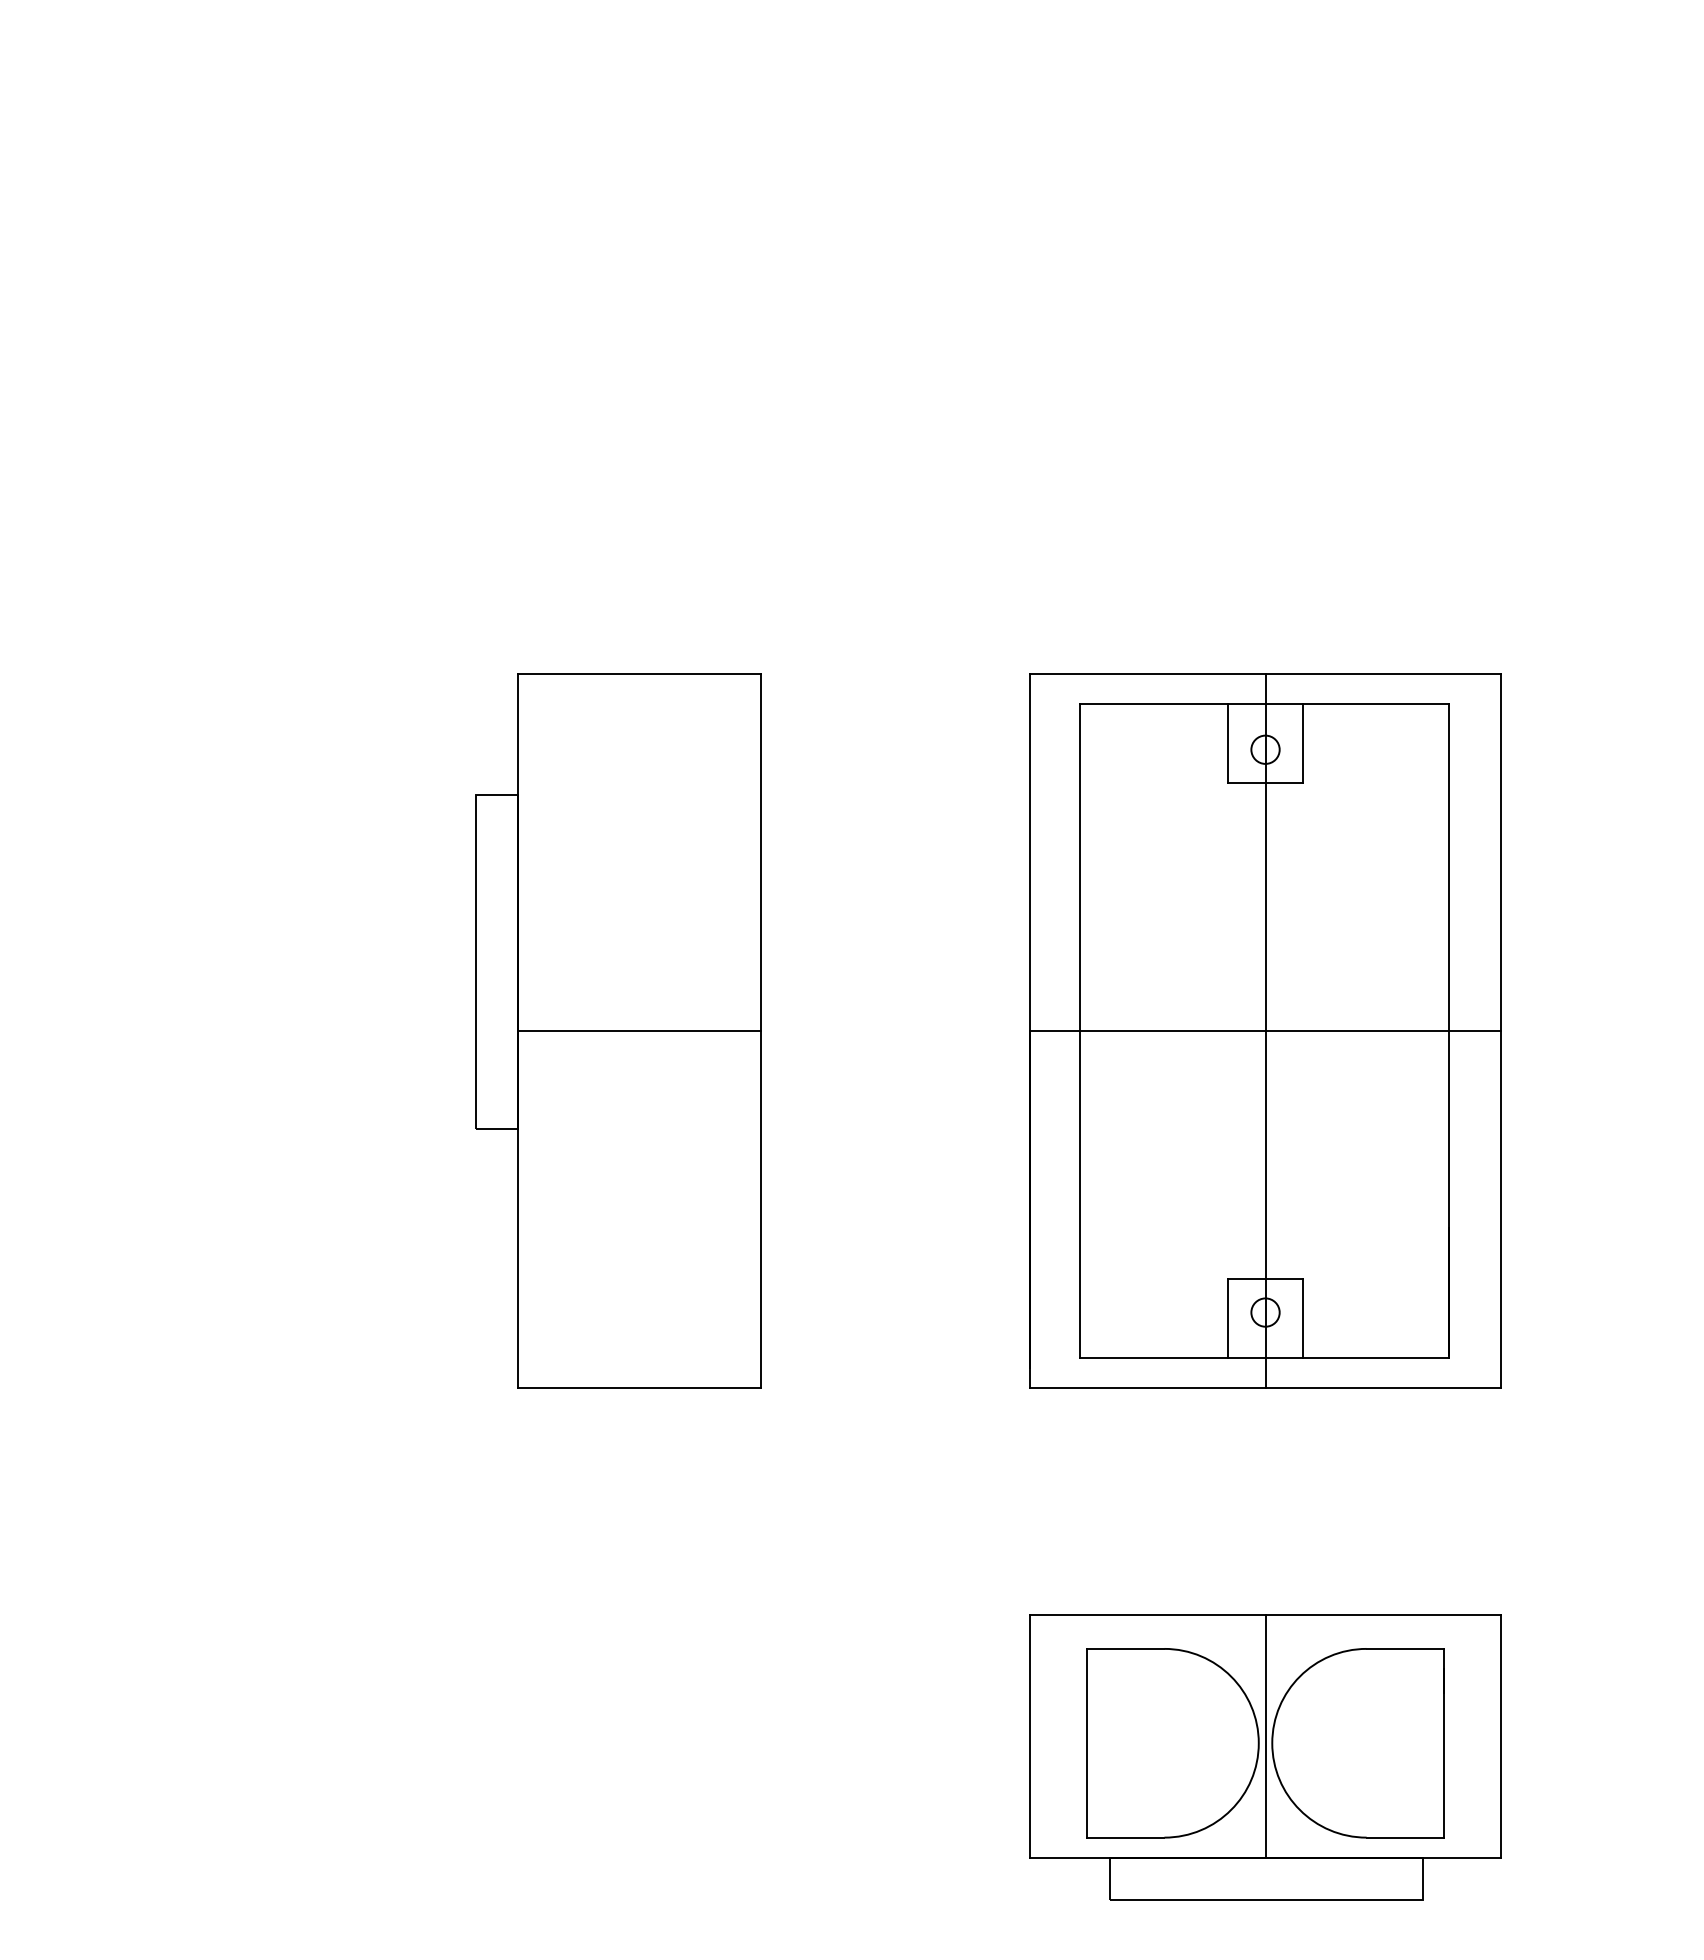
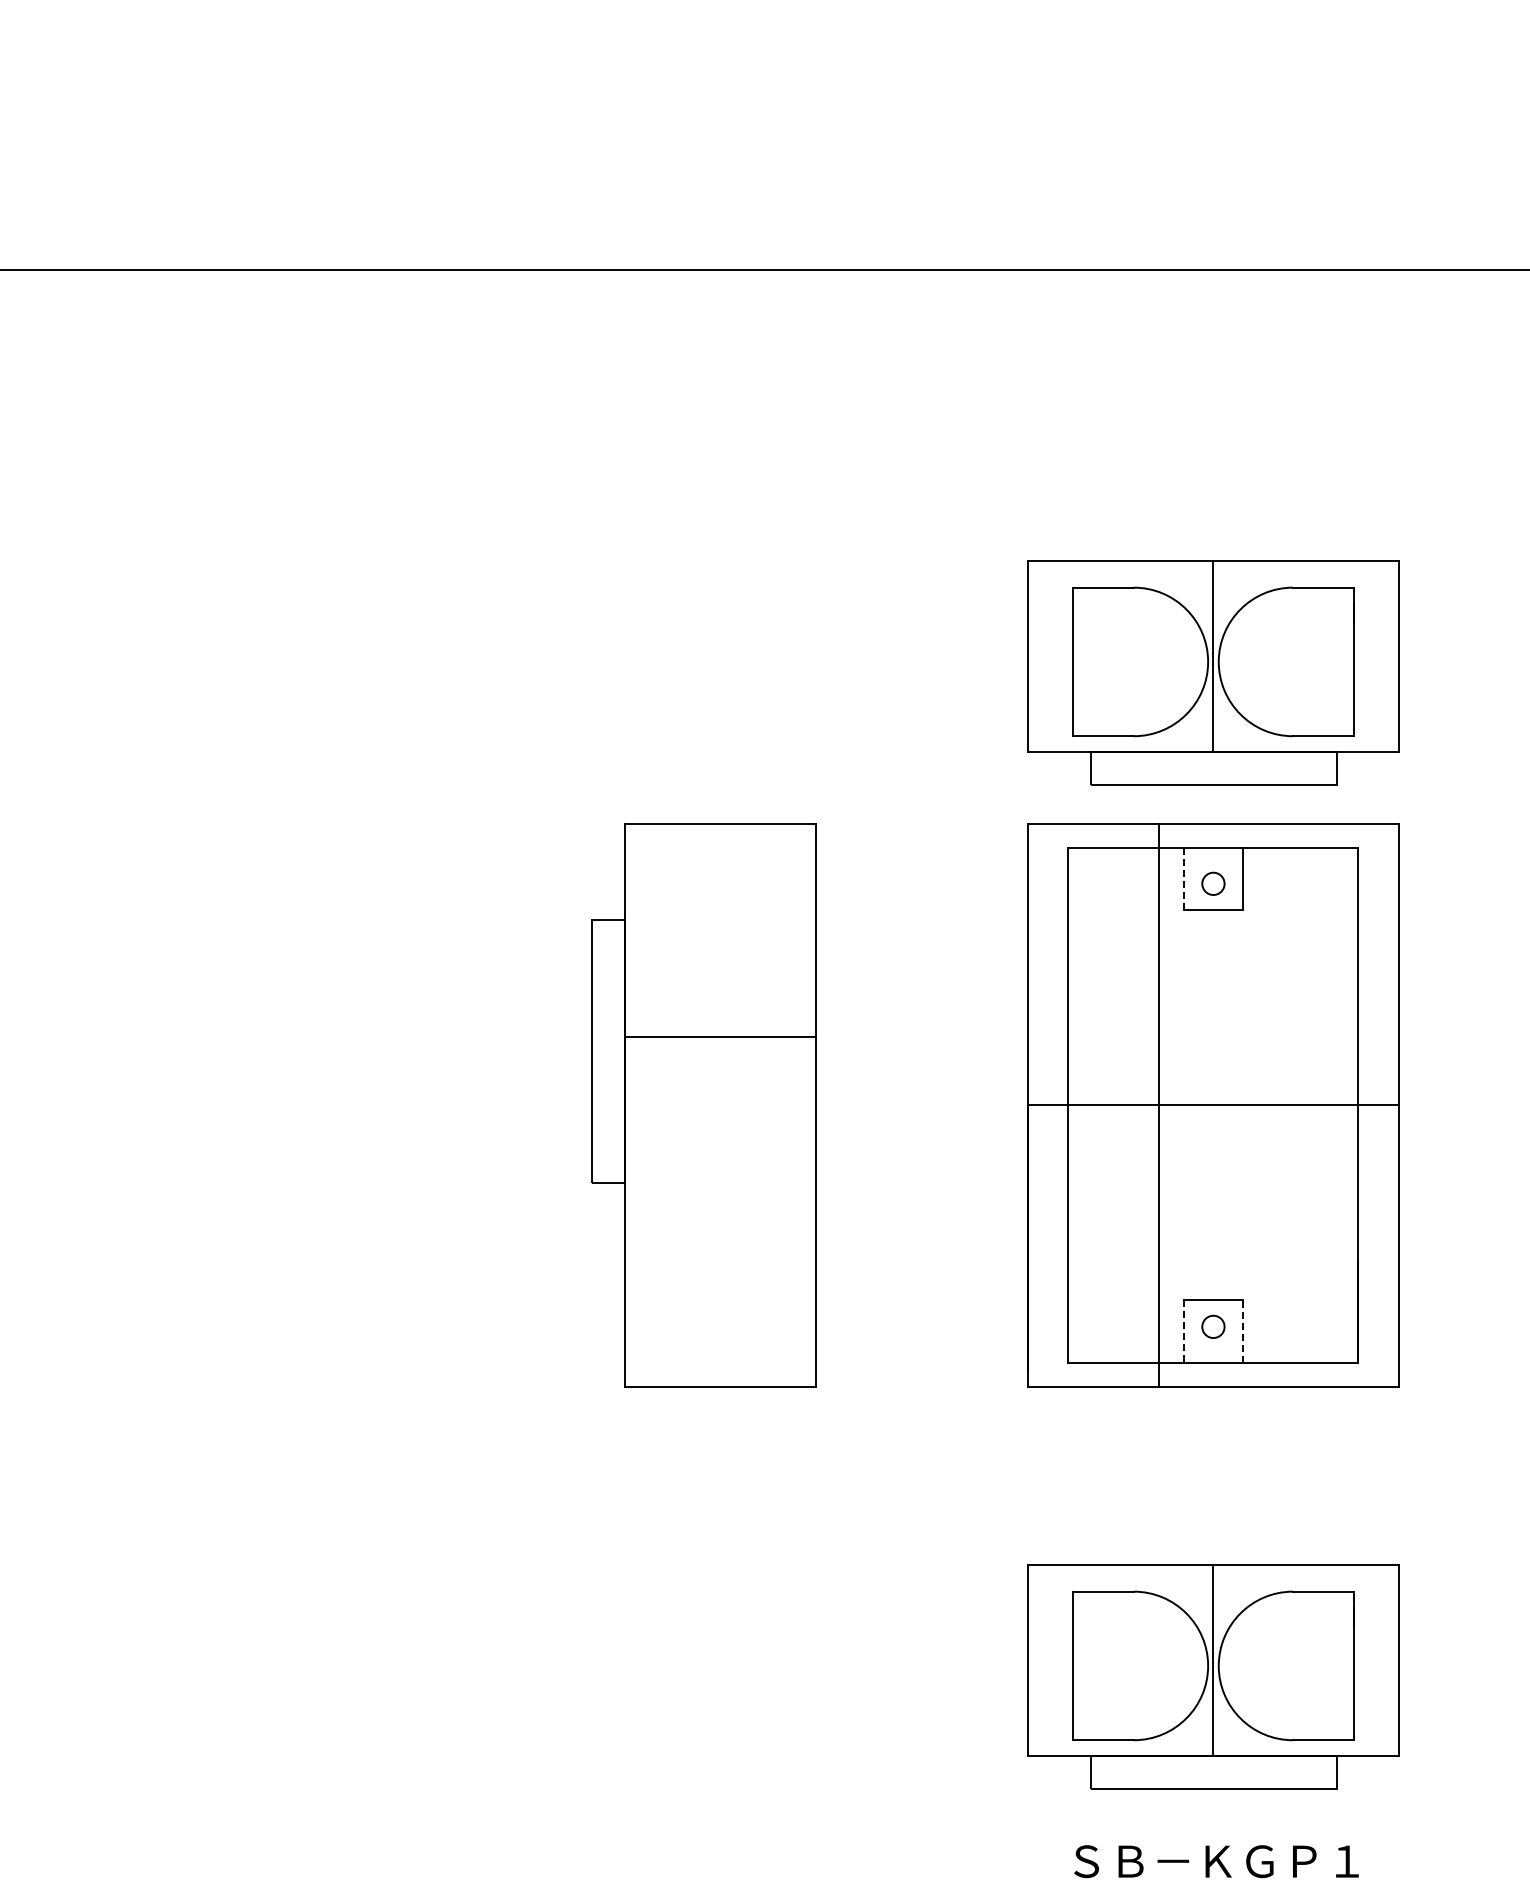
part: (1265, 481) -> (1213, 672), added
line: (1228, 742) -> (1184, 878), solid -> dashed
line: (639, 1031) -> (720, 1037), moved
line: (1265, 1031) -> (1159, 1105), moved
line: (1302, 1318) -> (1242, 1331), solid -> dashed
line: (1228, 1319) -> (1184, 1332), solid -> dashed

